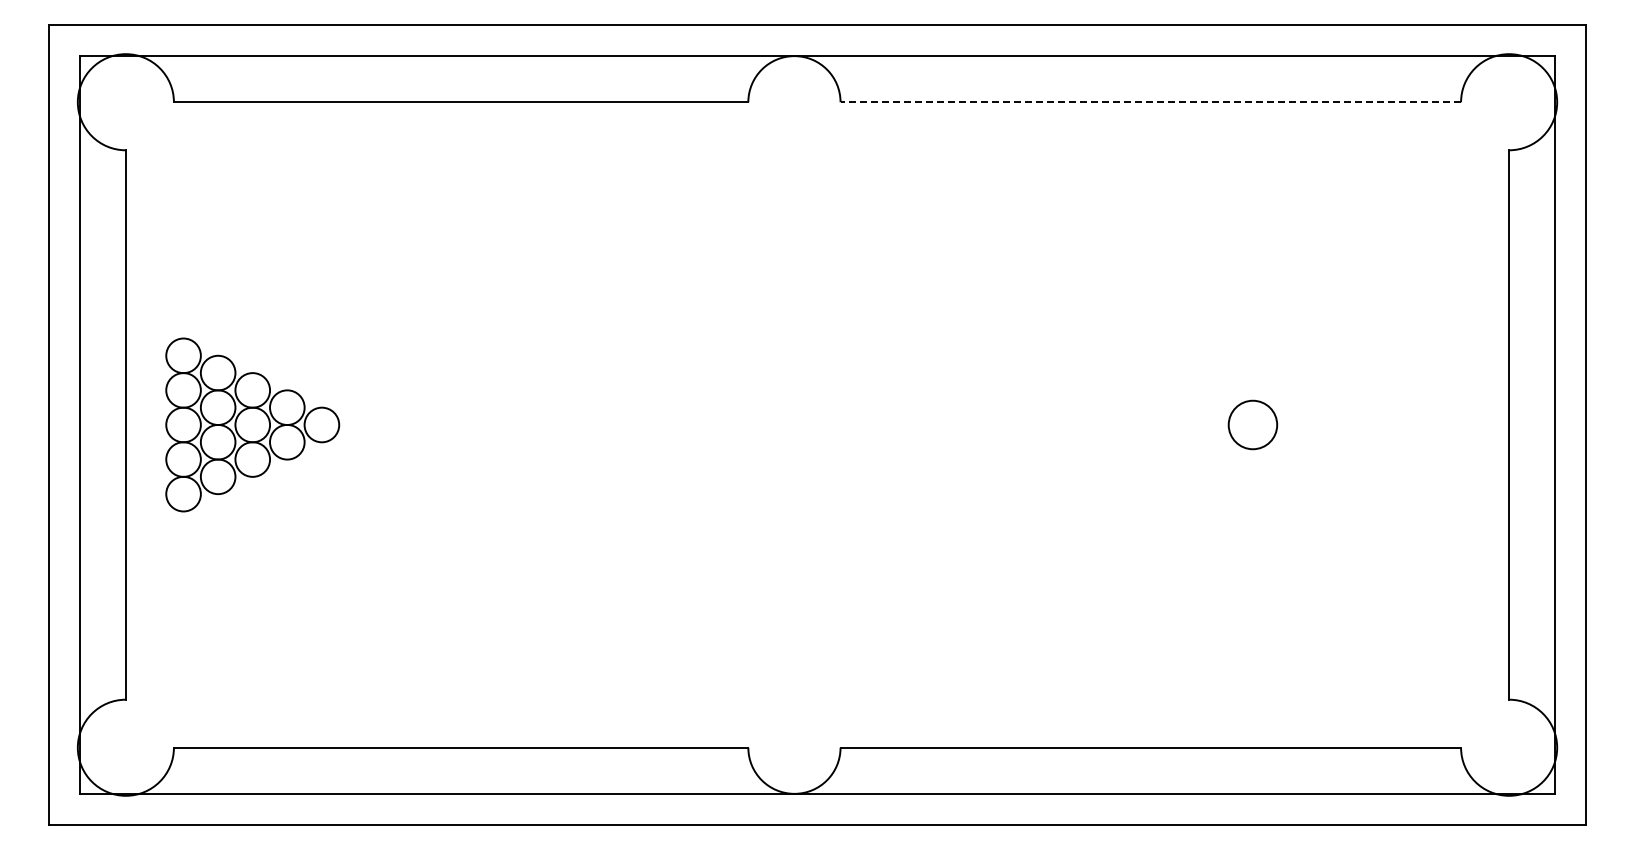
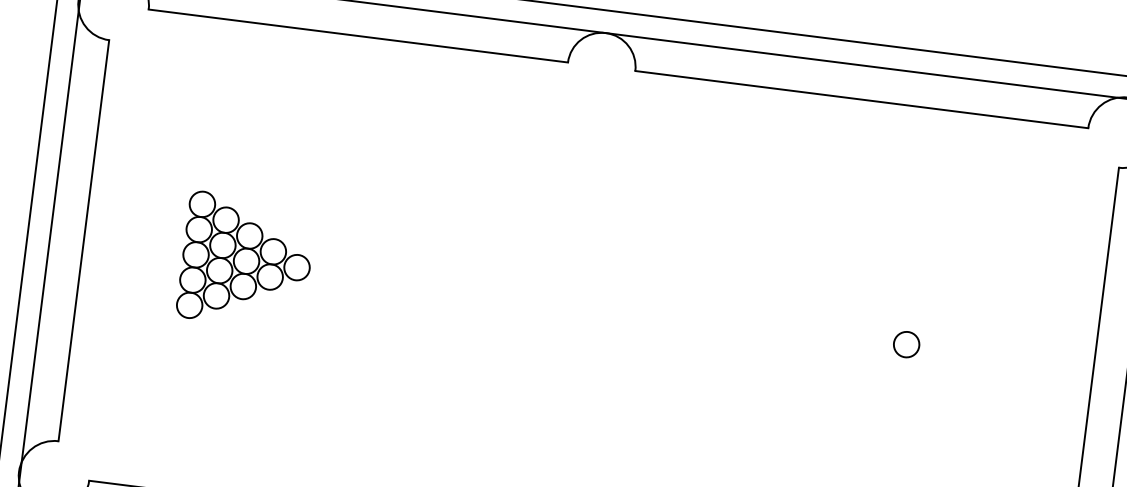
line: (1150, 102) -> (861, 99), dashed -> solid
part: (252, 424) -> (246, 260), moved
circle: (1252, 424) -> (906, 344), size x0.71

